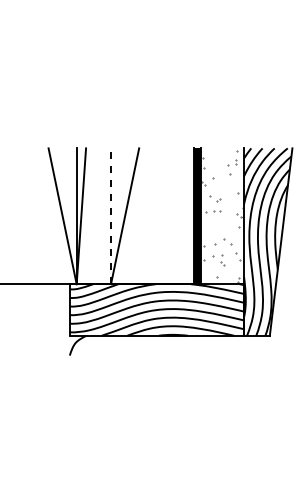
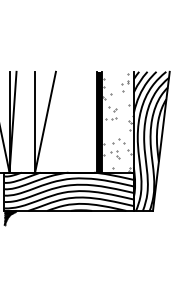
line: (111, 216) -> (35, 122), dashed -> solid
hatch: (77, 344) -> (10, 217), added

